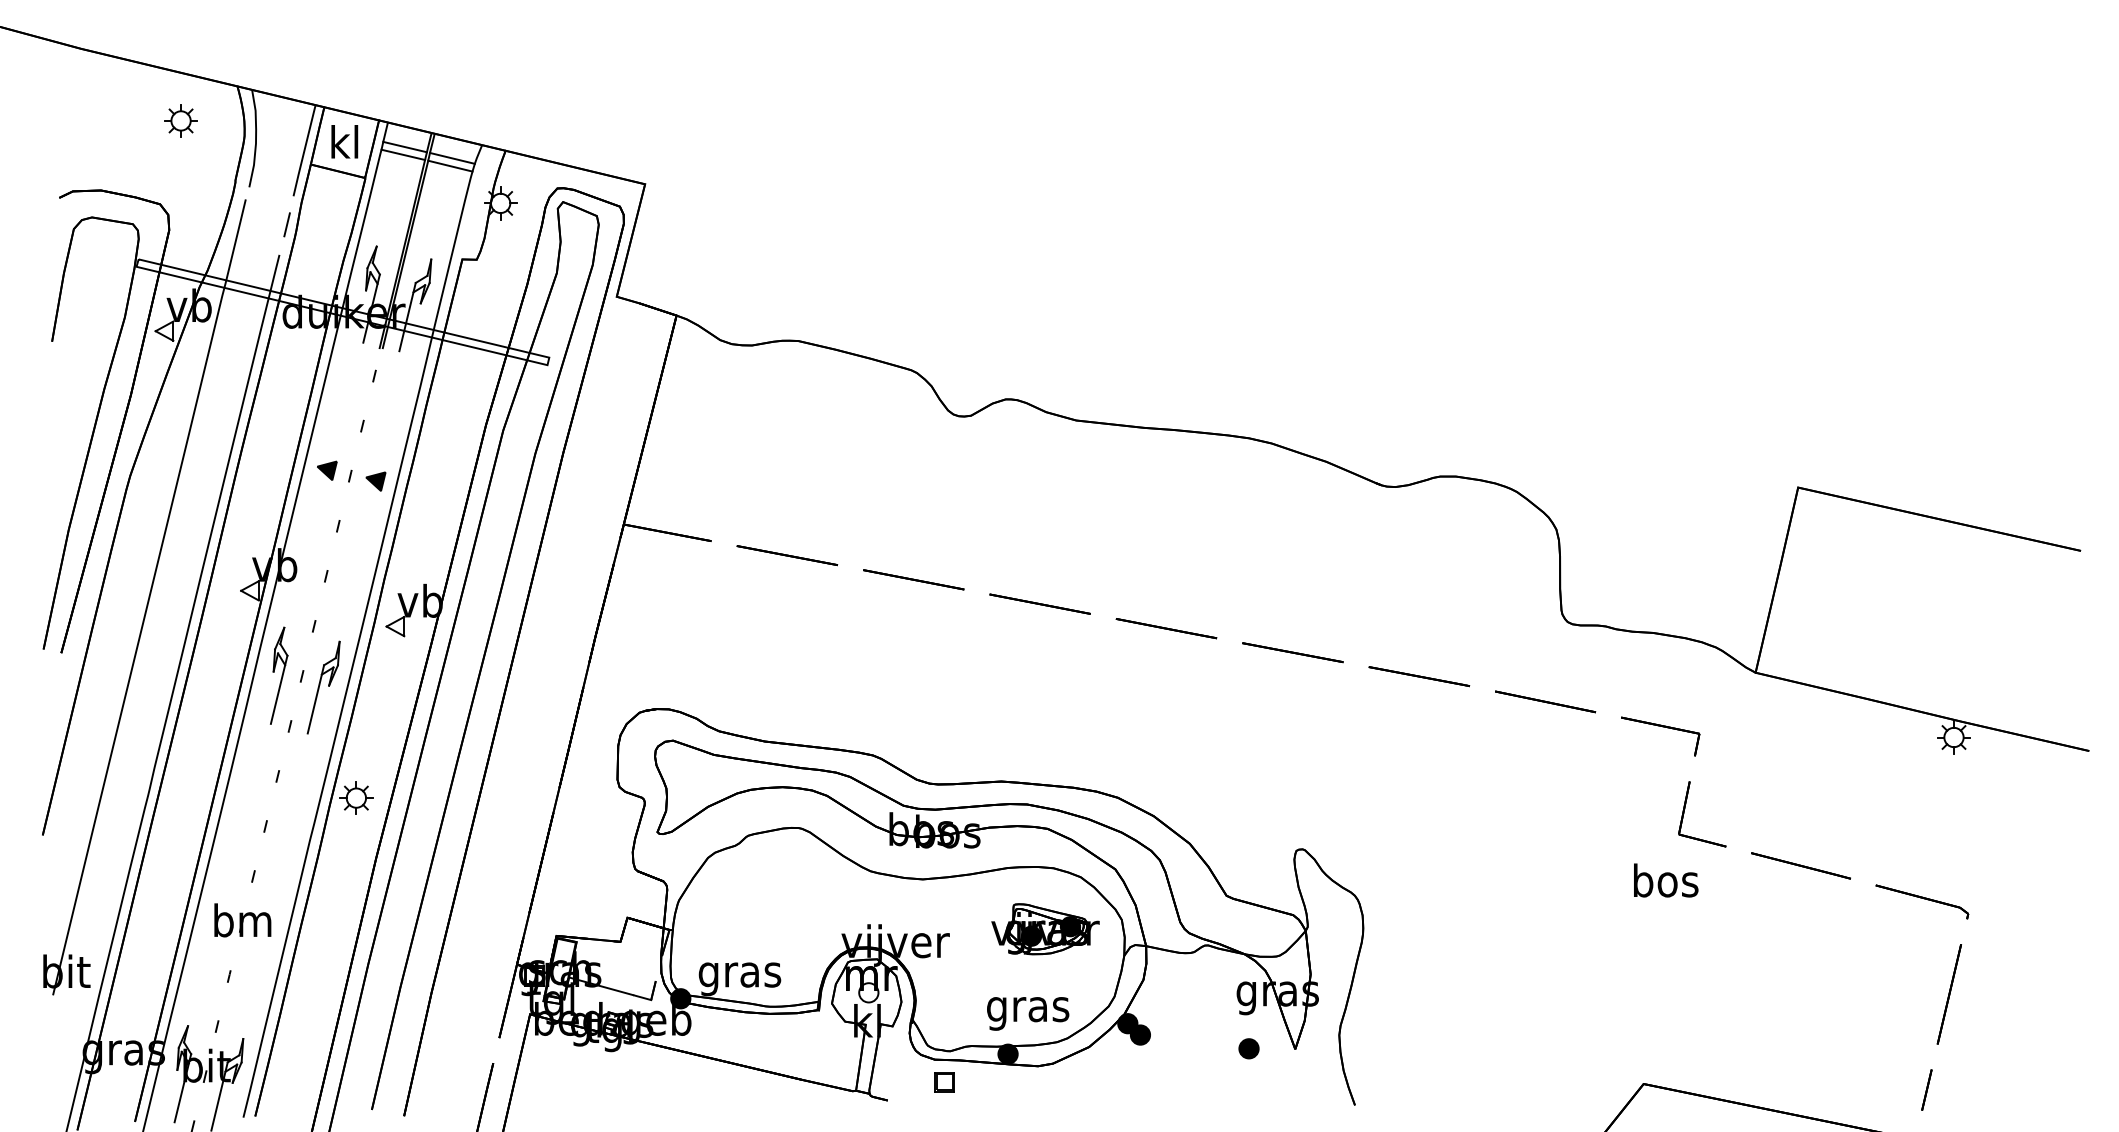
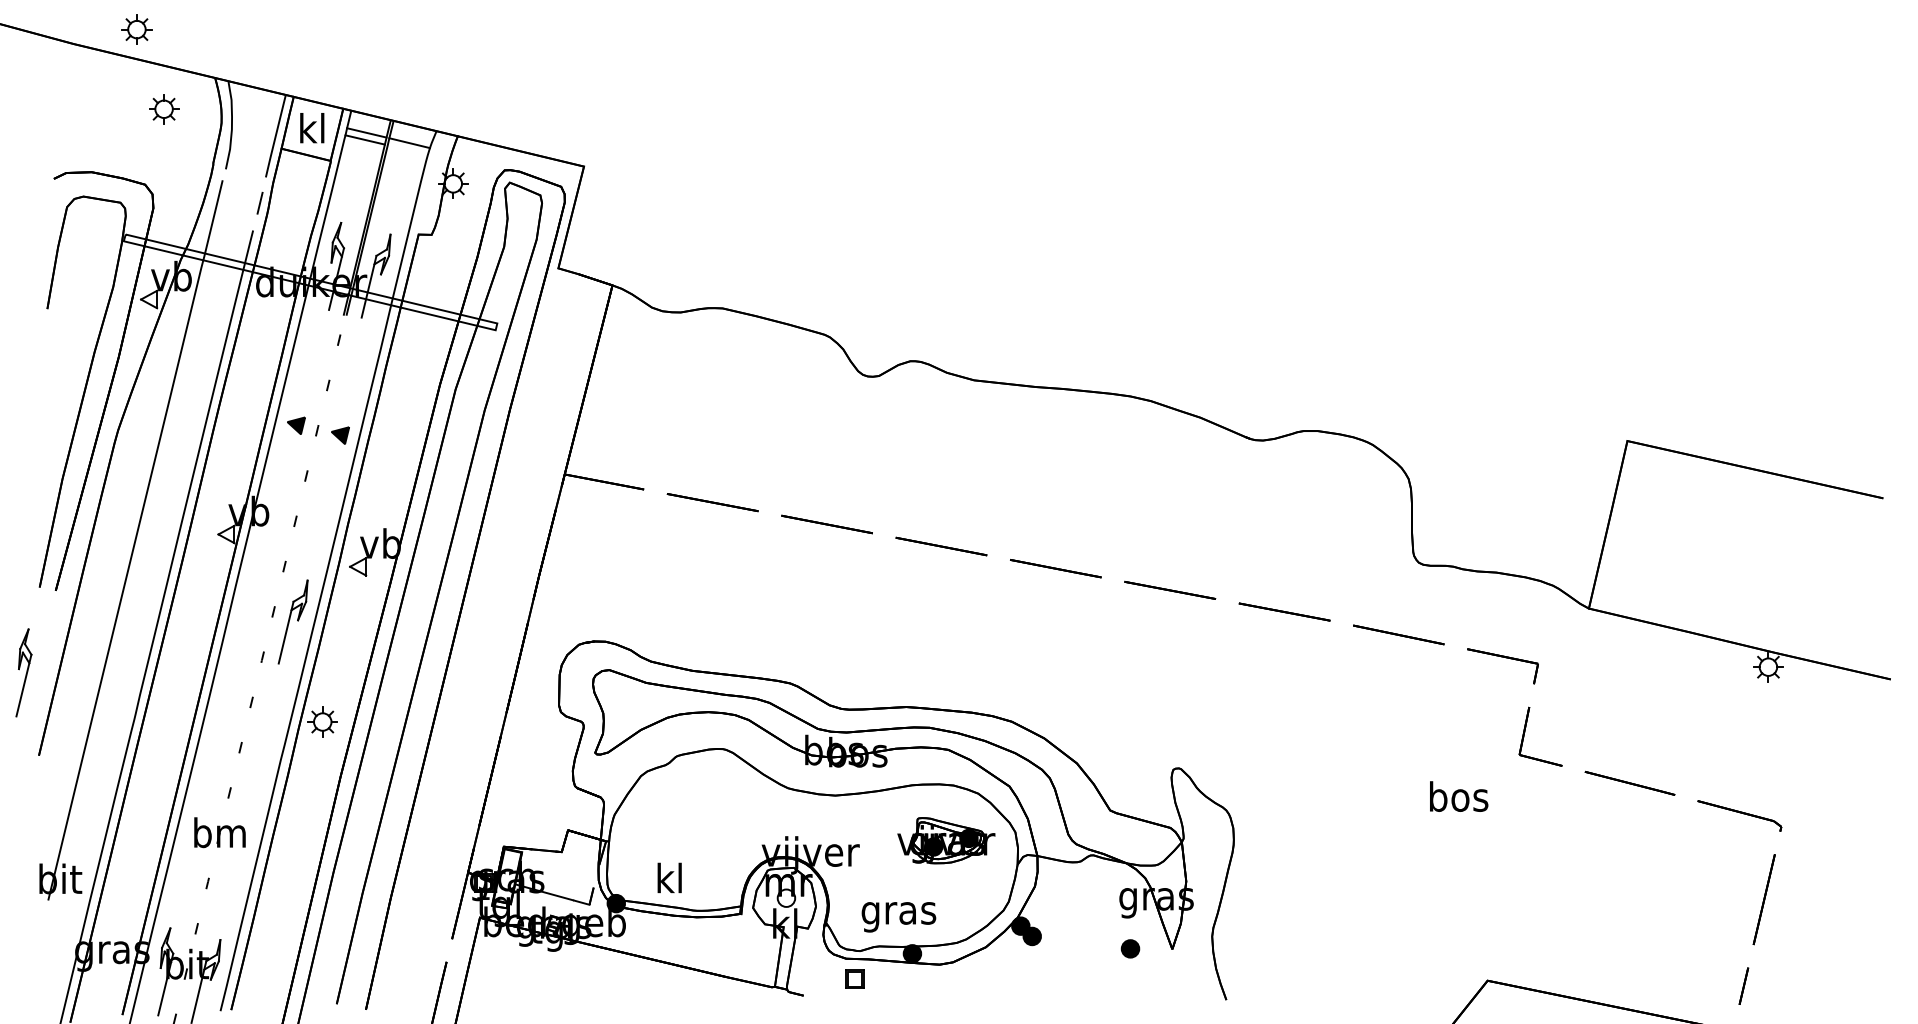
part: (150, 32) -> (136, 29), added
line: (450, 165) -> (407, 149), removed
part: (279, 675) -> (24, 672), moved
text: (1666, 880) -> (1459, 796), moved
text: (739, 974) -> (669, 881), gras -> kl
text: (1028, 1013) -> (899, 916), moved

